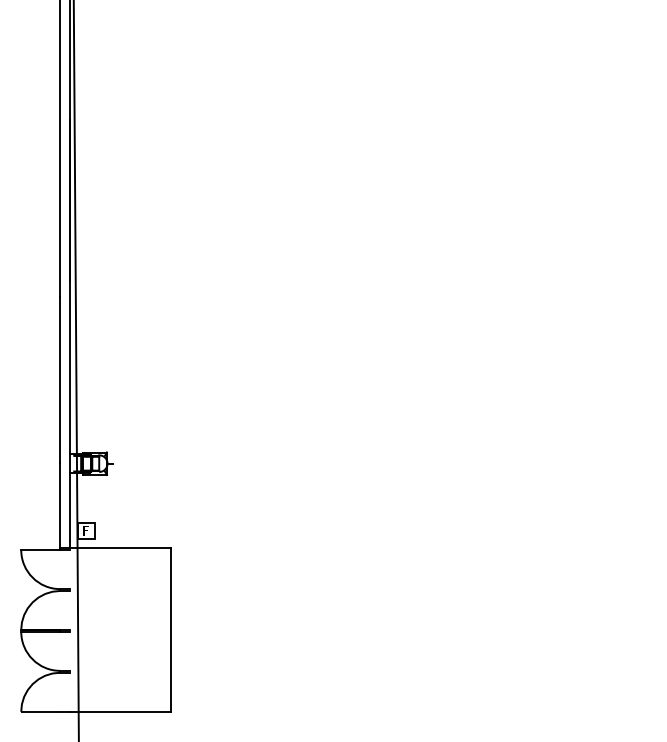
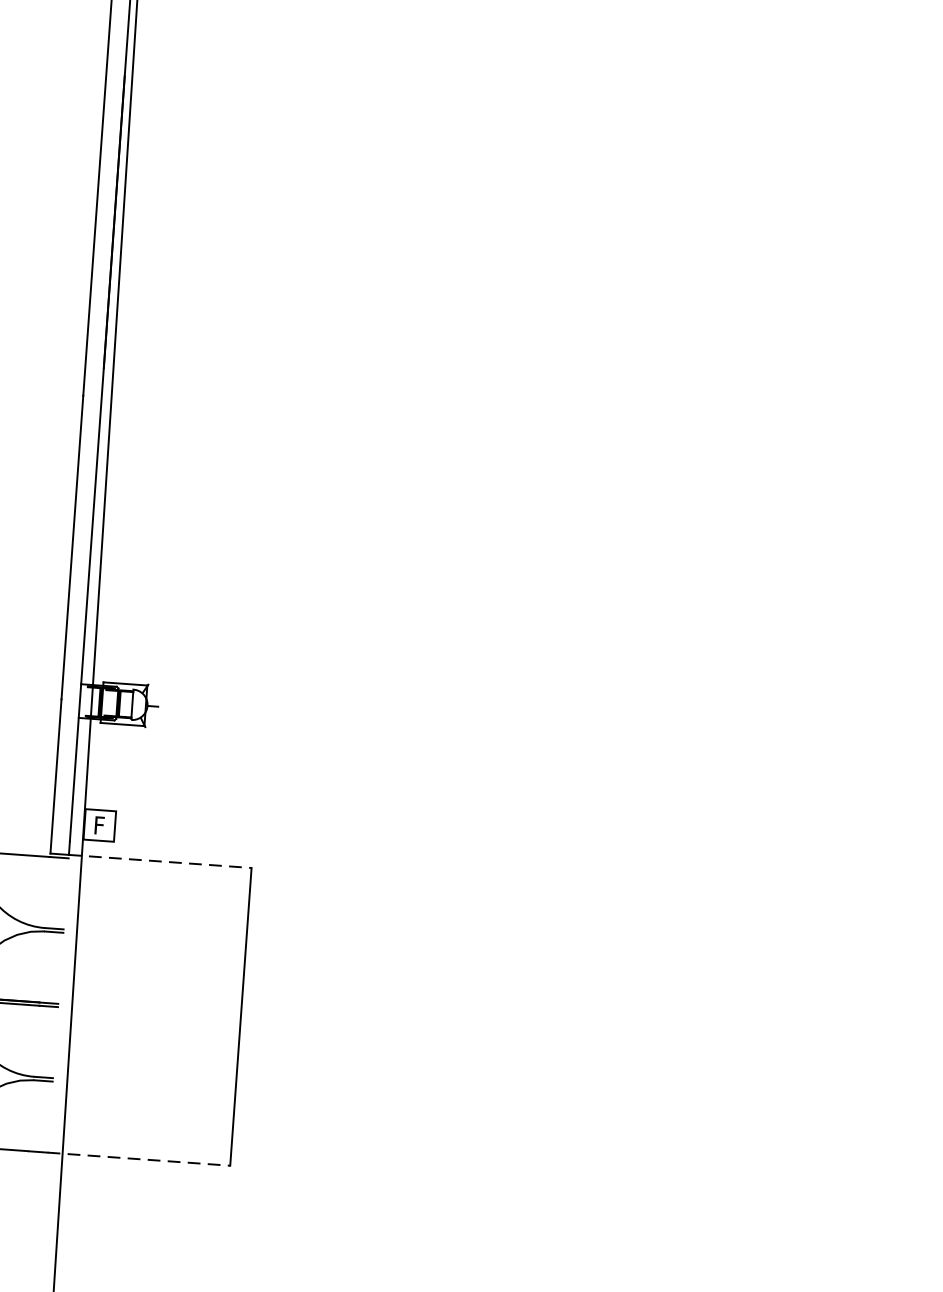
line: (121, 548) -> (161, 862), solid -> dashed
line: (121, 711) -> (140, 1158), solid -> dashed

